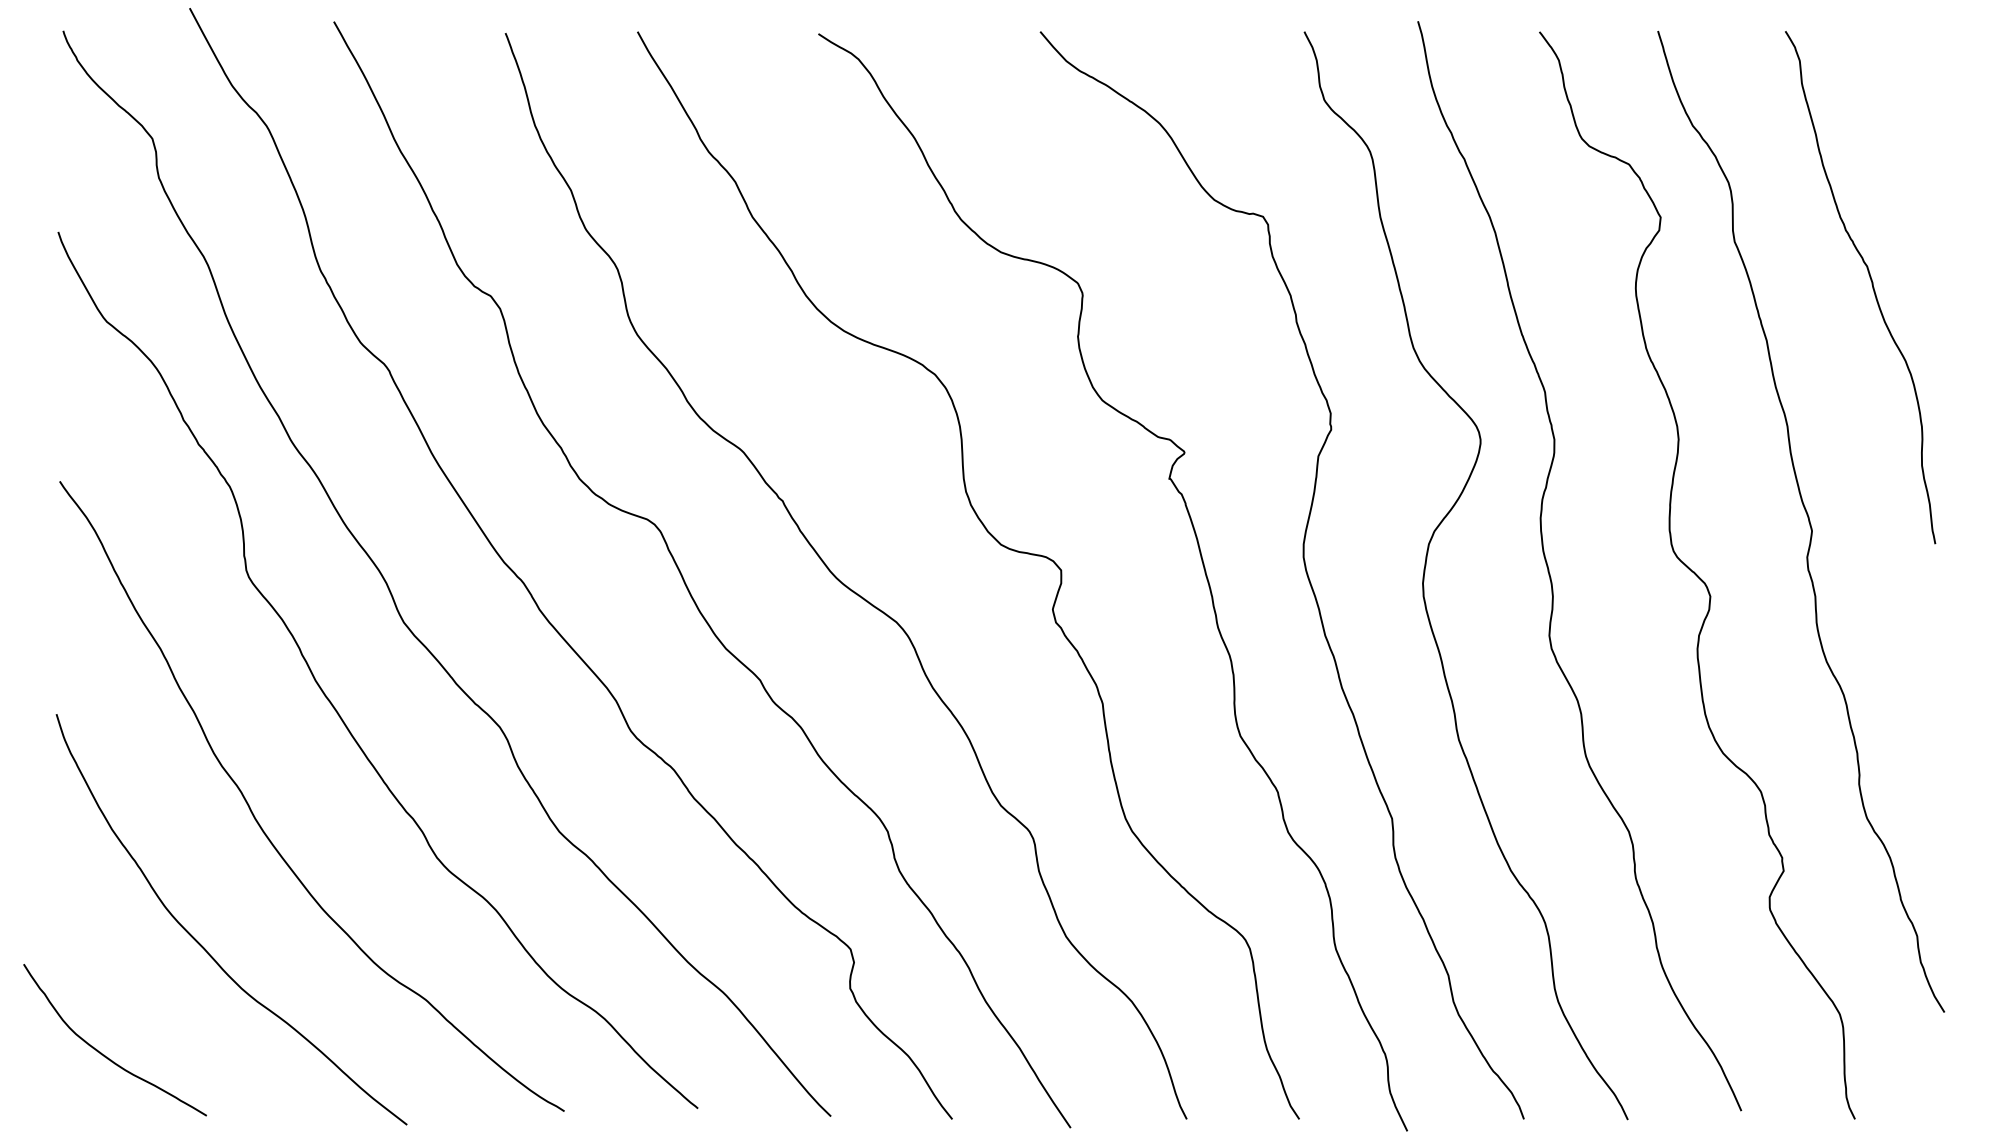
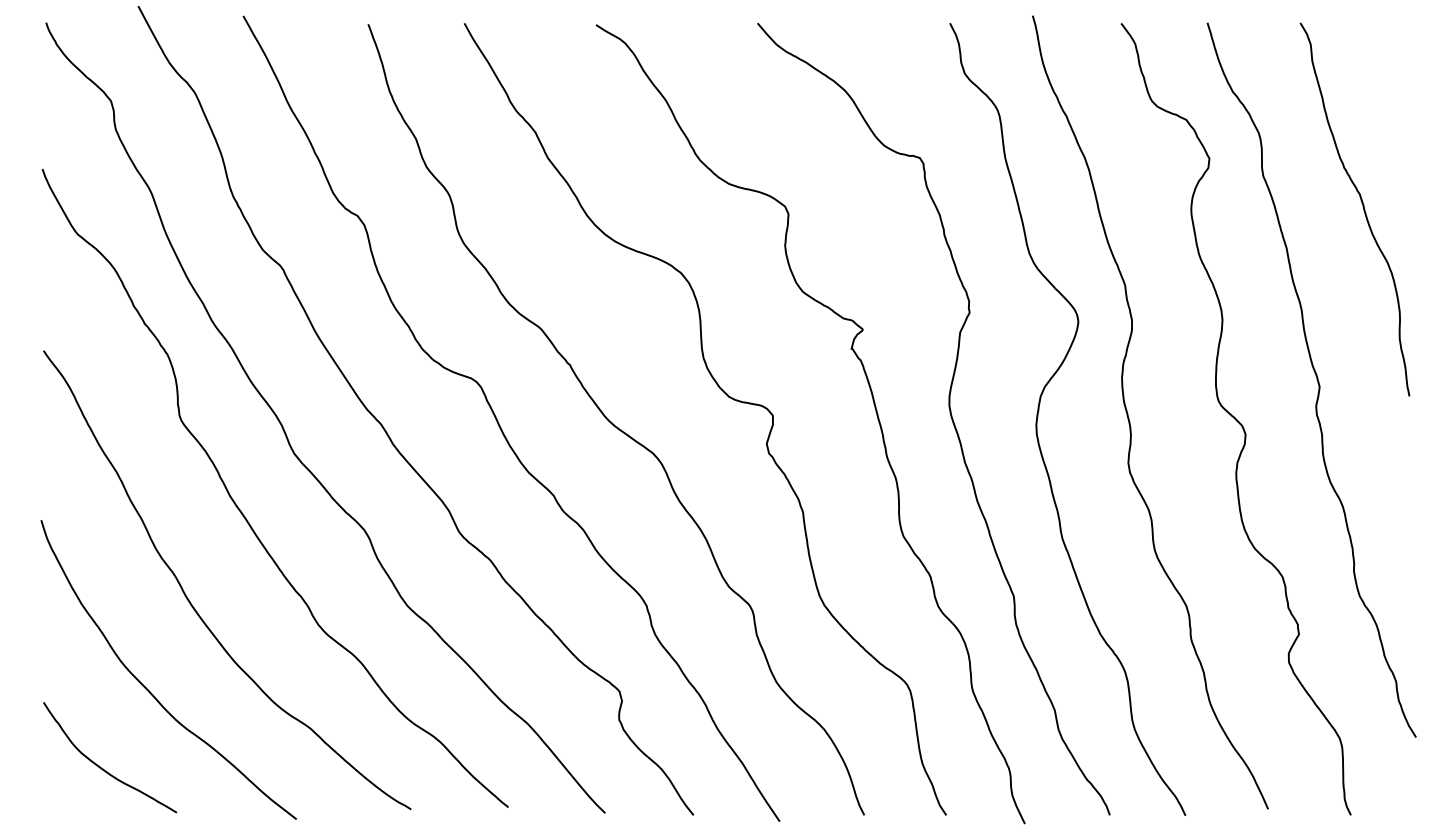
curve: (104, 1054) -> (102, 768), moved

